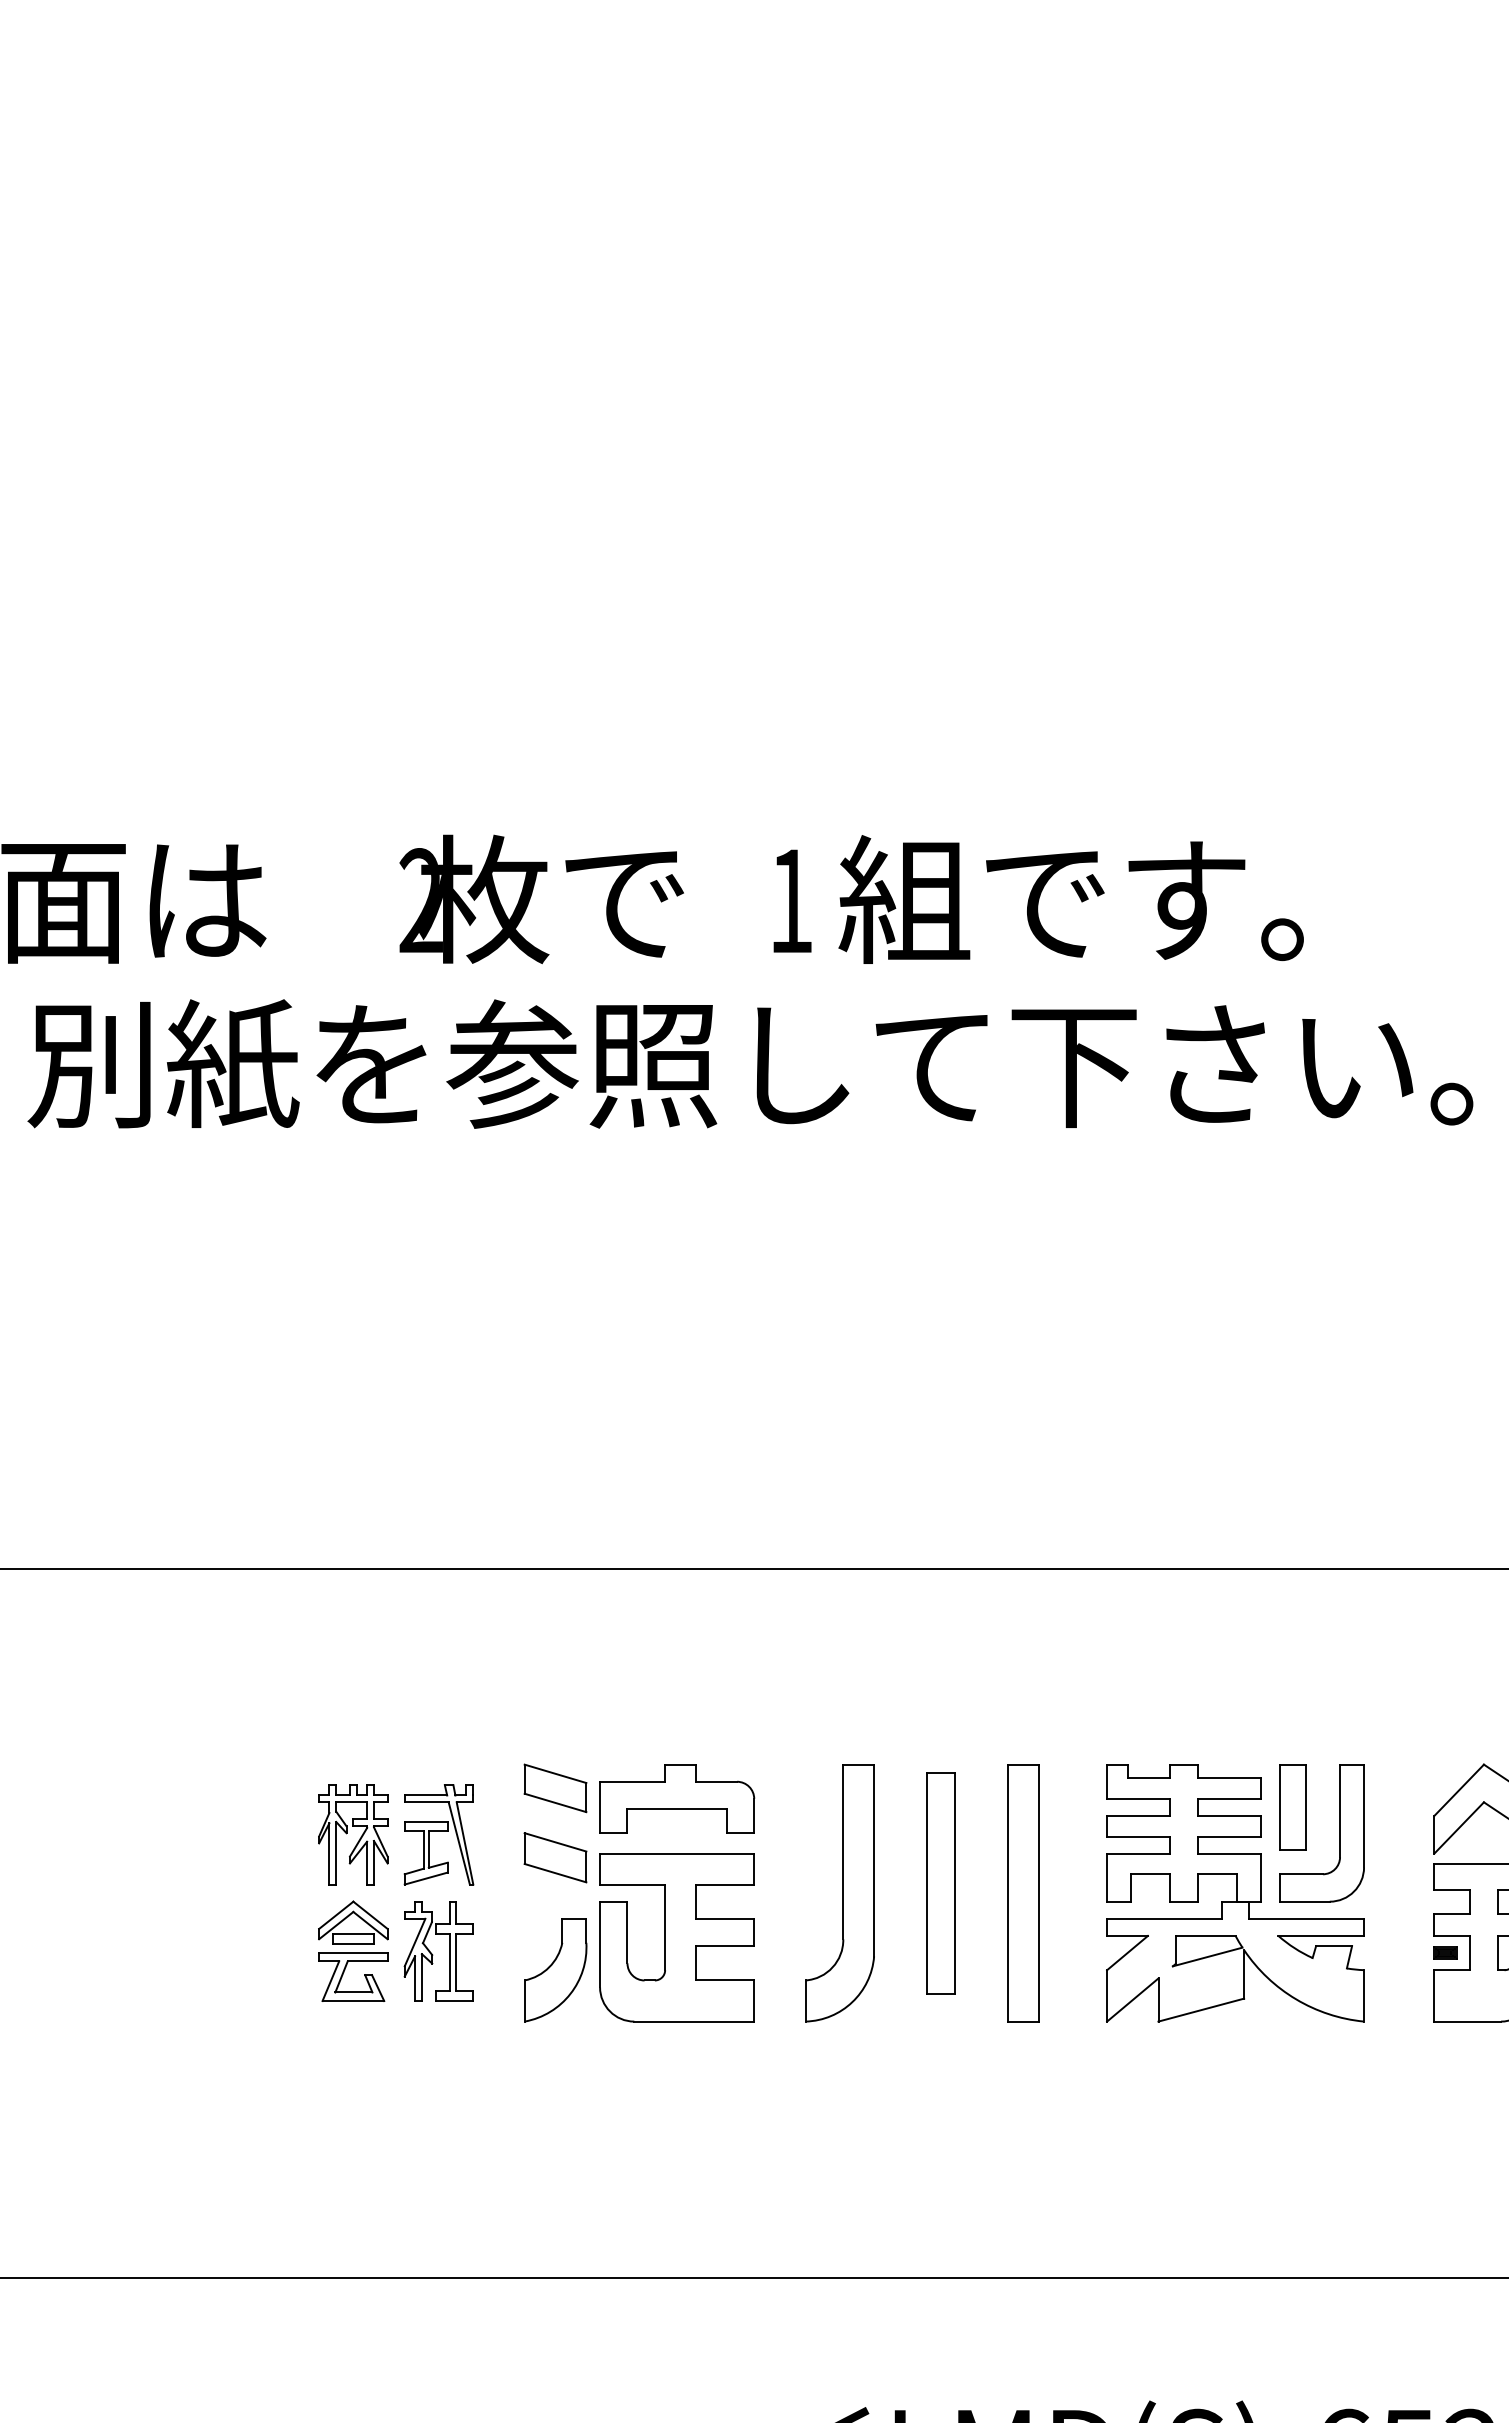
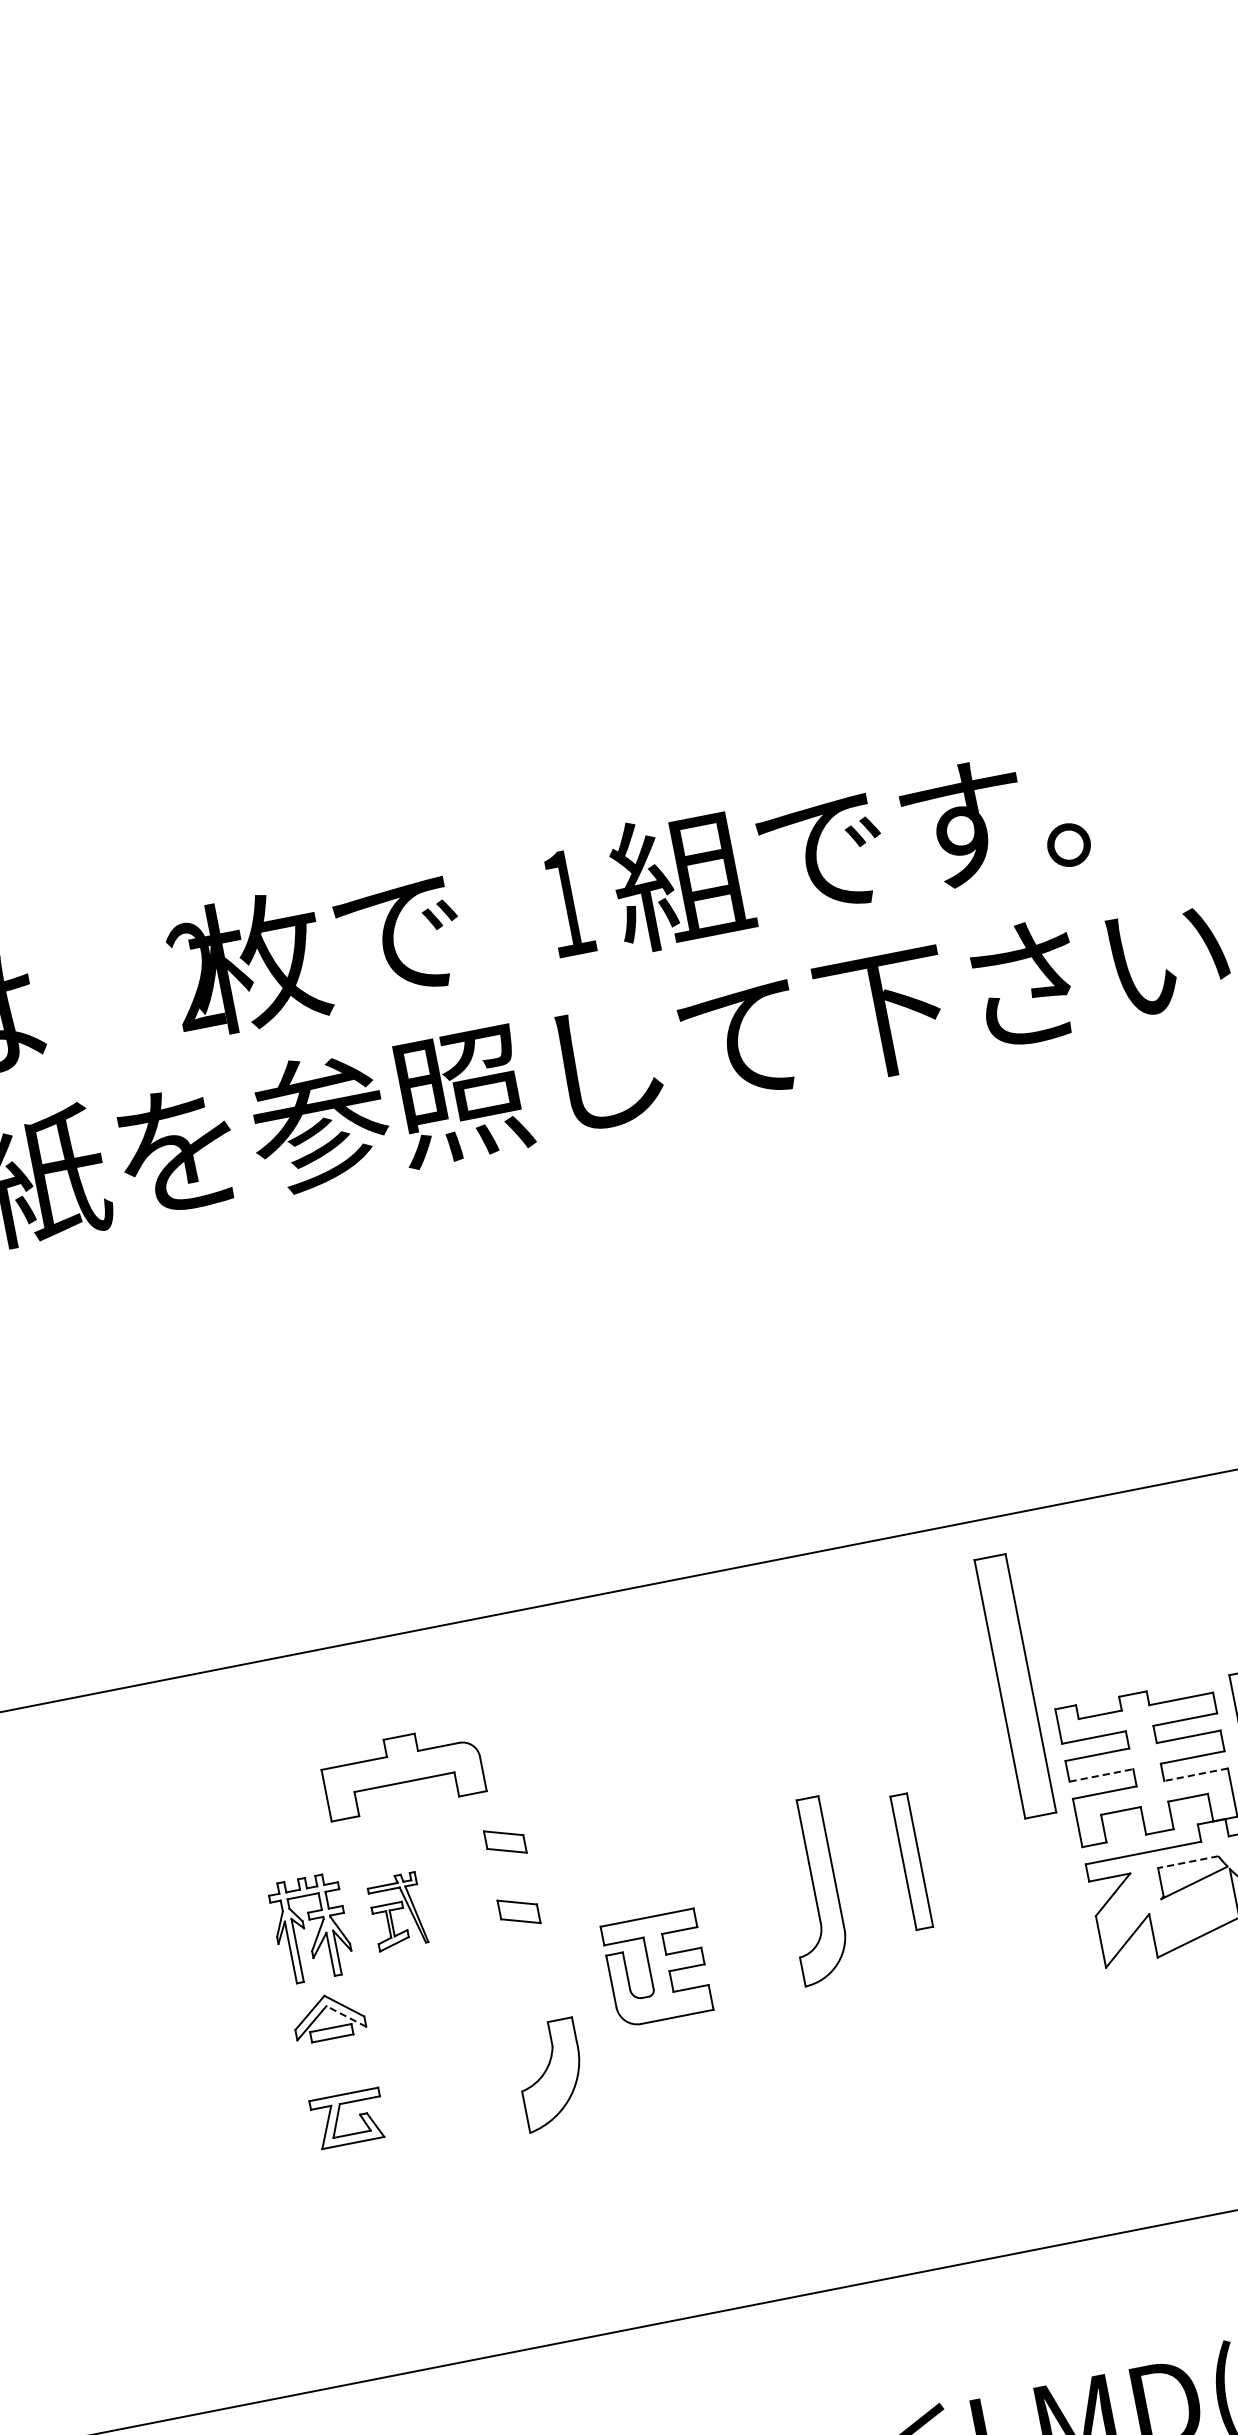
part: (555, 1788) -> (505, 1842), size x0.6
part: (677, 1798) -> (402, 1771), moved
part: (438, 1834) -> (396, 1911), size x0.7
line: (1138, 1836) -> (1101, 1775), solid -> dashed
line: (1229, 1853) -> (1195, 1774), solid -> dashed
part: (555, 1857) -> (518, 1911), size x0.6
part: (940, 1883) -> (911, 1861), size x0.6
part: (839, 1893) -> (811, 1891), size x0.7
part: (1023, 1893) -> (1015, 1686), moved
line: (370, 1925) -> (346, 2016), solid -> dashed
line: (1205, 1935) -> (1188, 1861), solid -> dashed
part: (676, 1937) -> (656, 1968), size x0.6
part: (432, 1953) -> (414, 2032), removed
part: (555, 1970) -> (551, 2075), moved
part: (344, 1972) -> (338, 2116), moved

